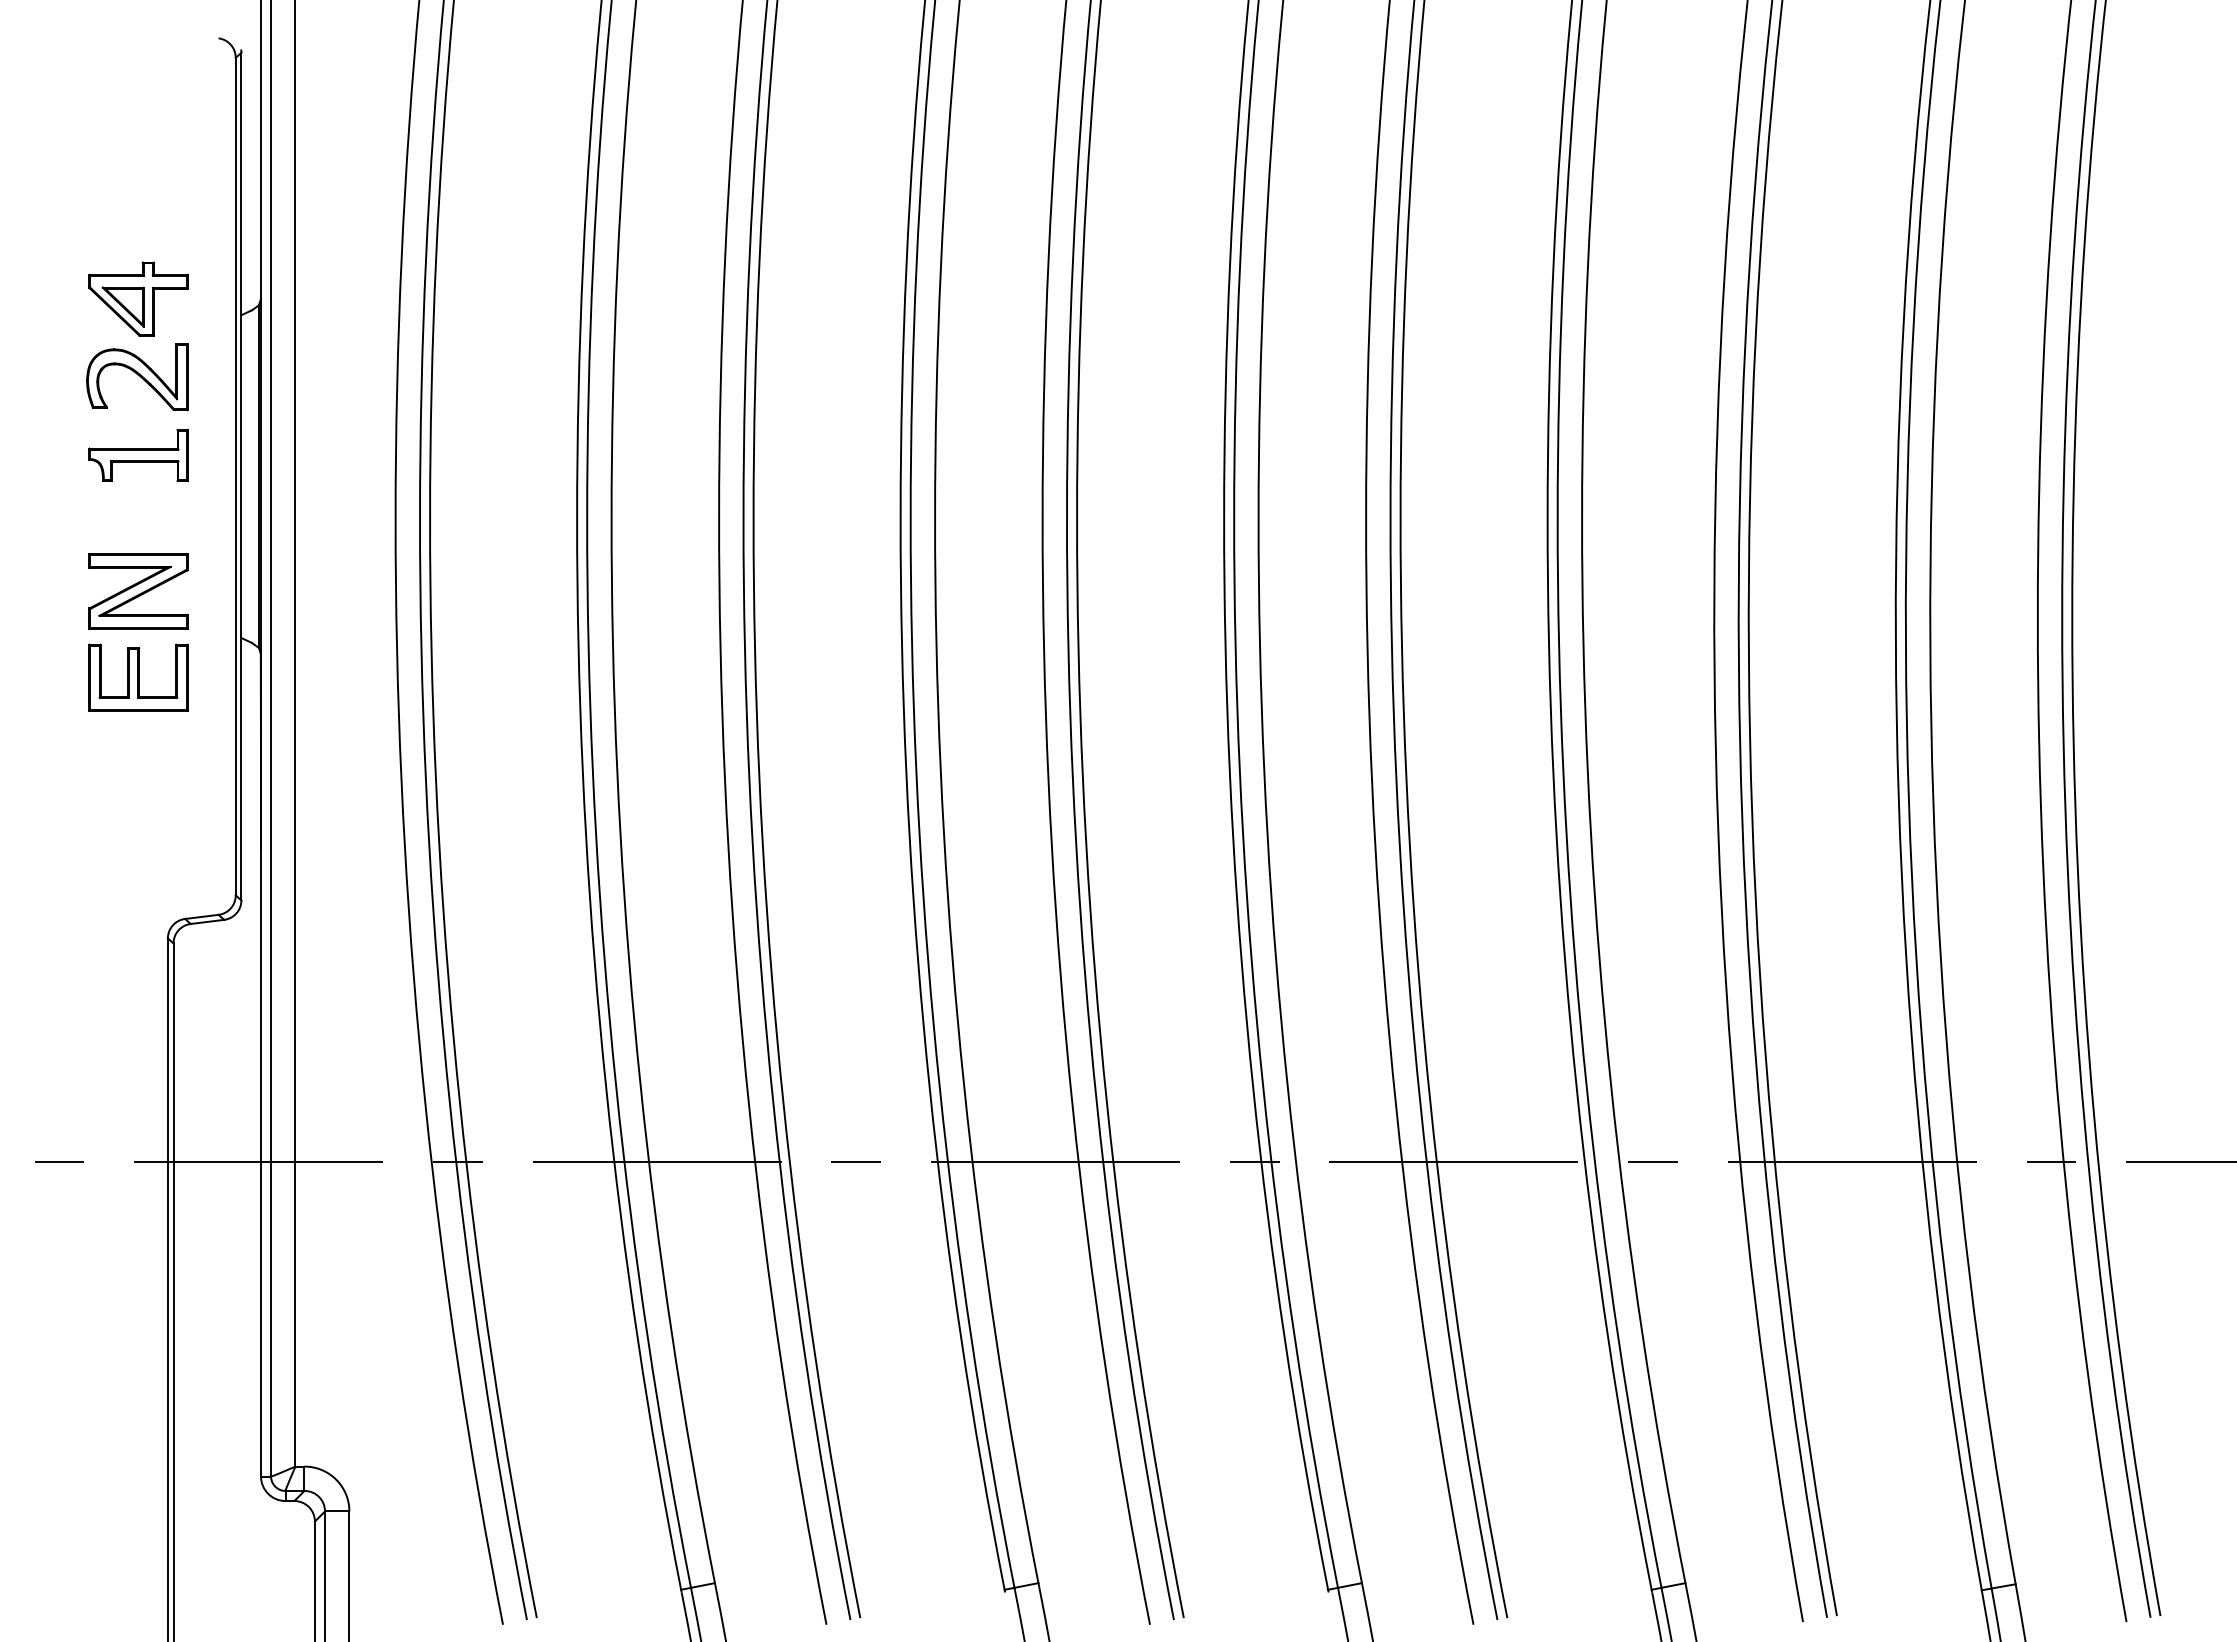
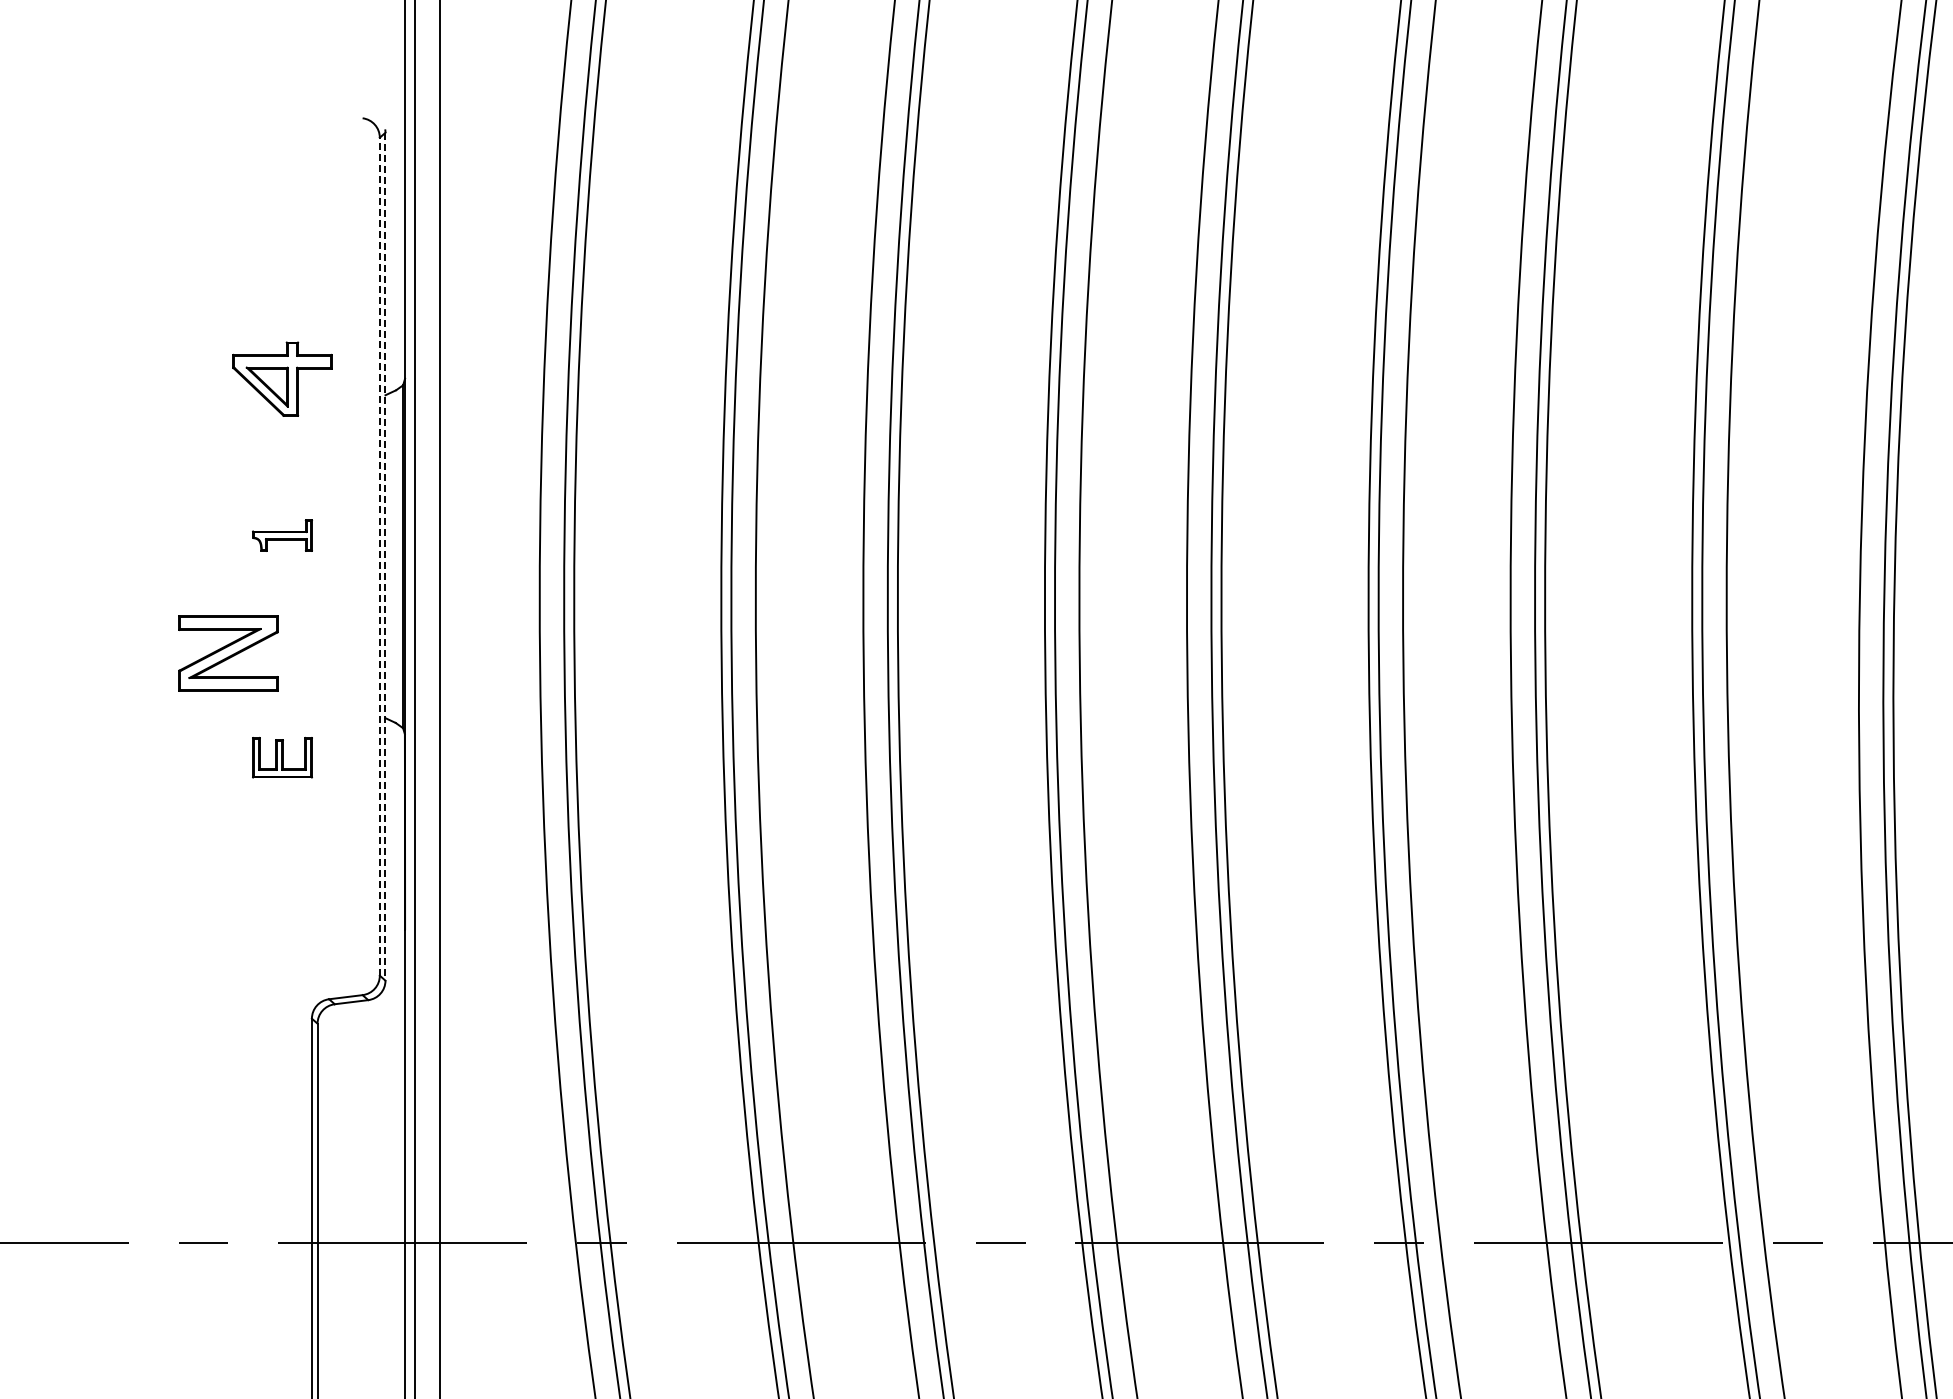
part: (137, 377) -> (281, 457), removed
part: (138, 455) -> (282, 535), size x0.6
line: (235, 476) -> (379, 556), solid -> dashed
line: (241, 476) -> (385, 556), solid -> dashed
part: (138, 591) -> (228, 653), moved
part: (138, 677) -> (282, 757), size x0.6

